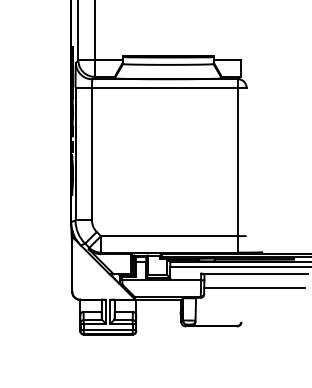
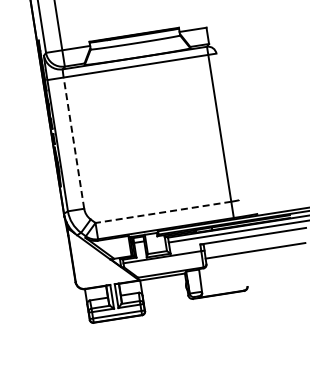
line: (91, 153) -> (73, 142), solid -> dashed
line: (169, 236) -> (163, 212), solid -> dashed

